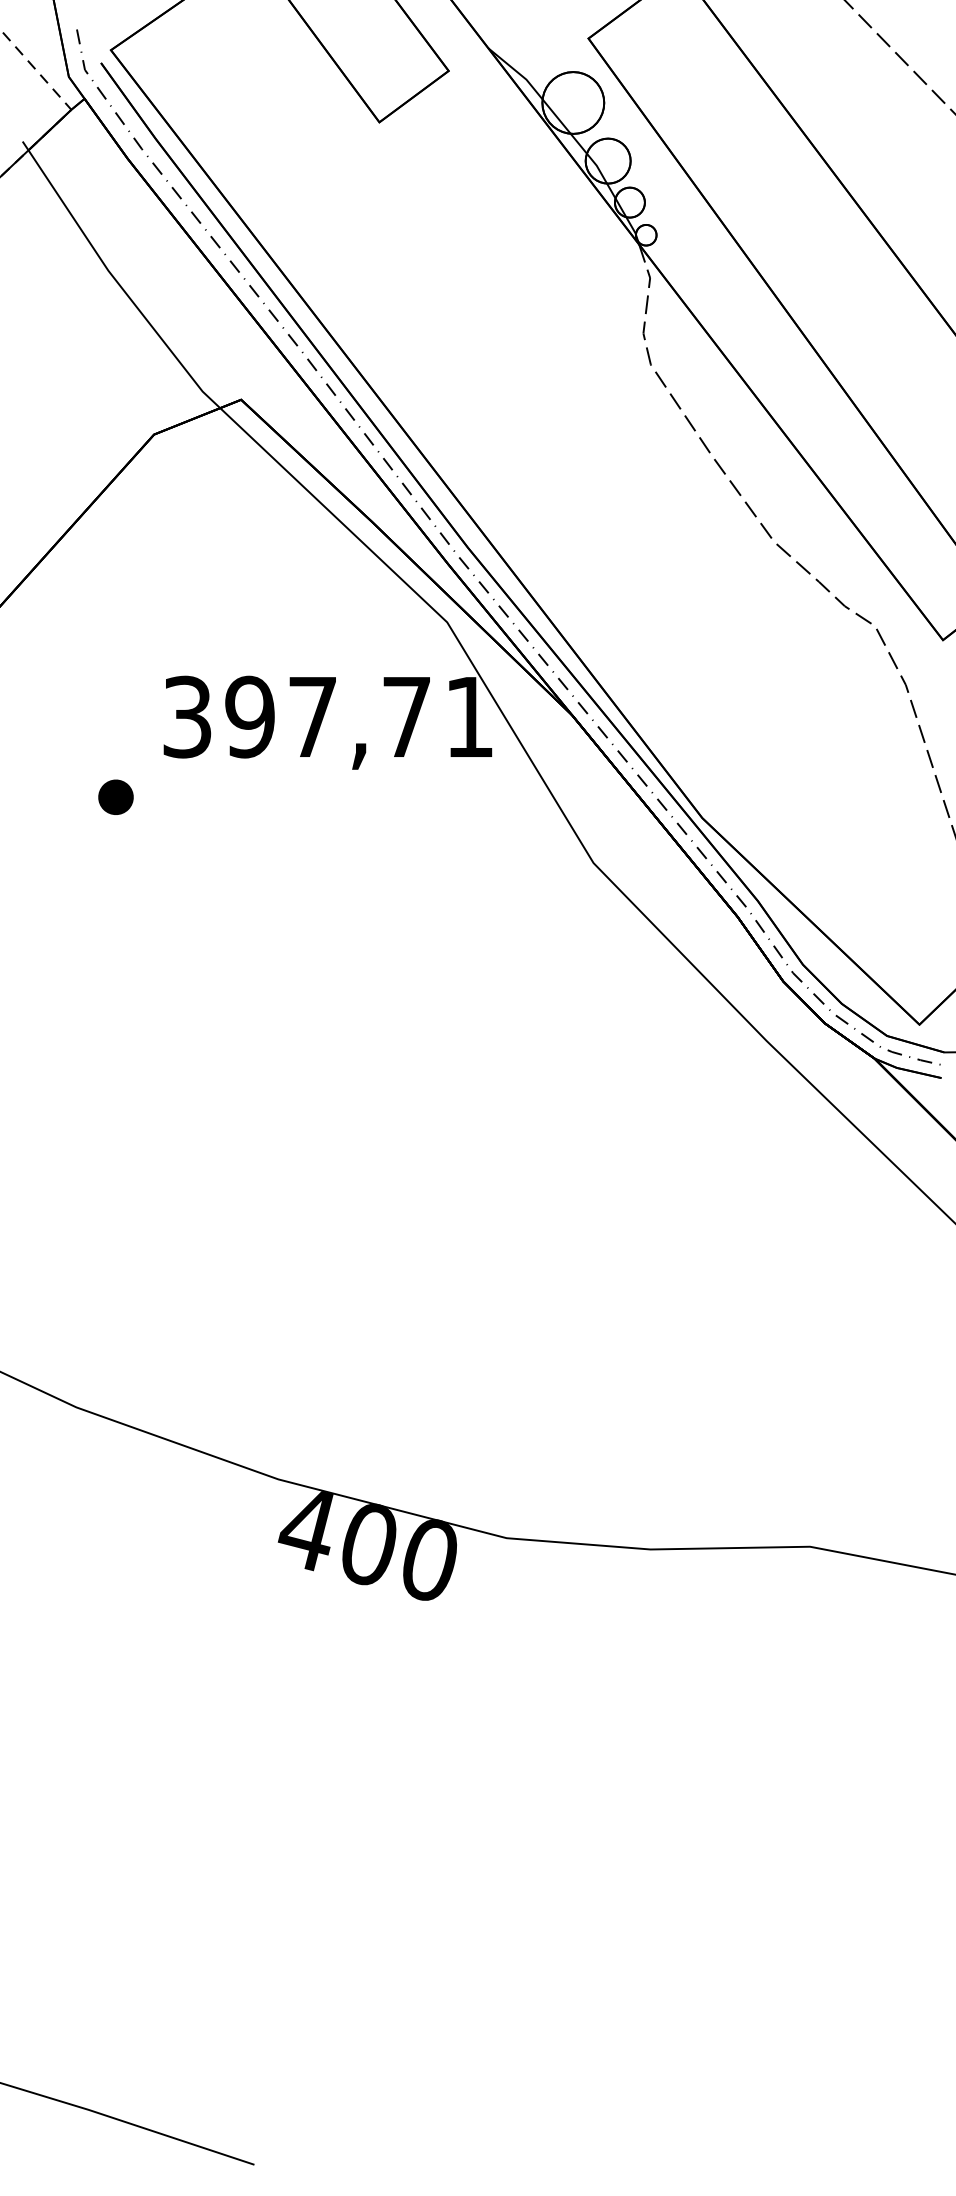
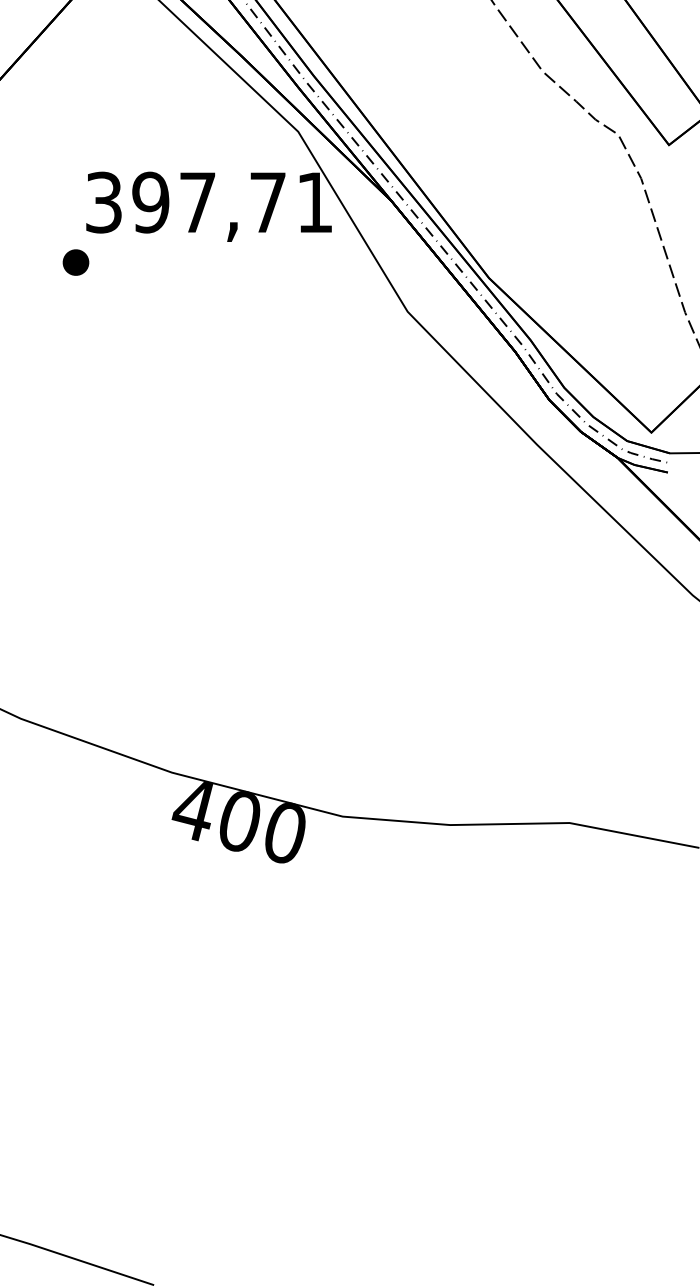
part: (115, 796) -> (75, 261), moved

